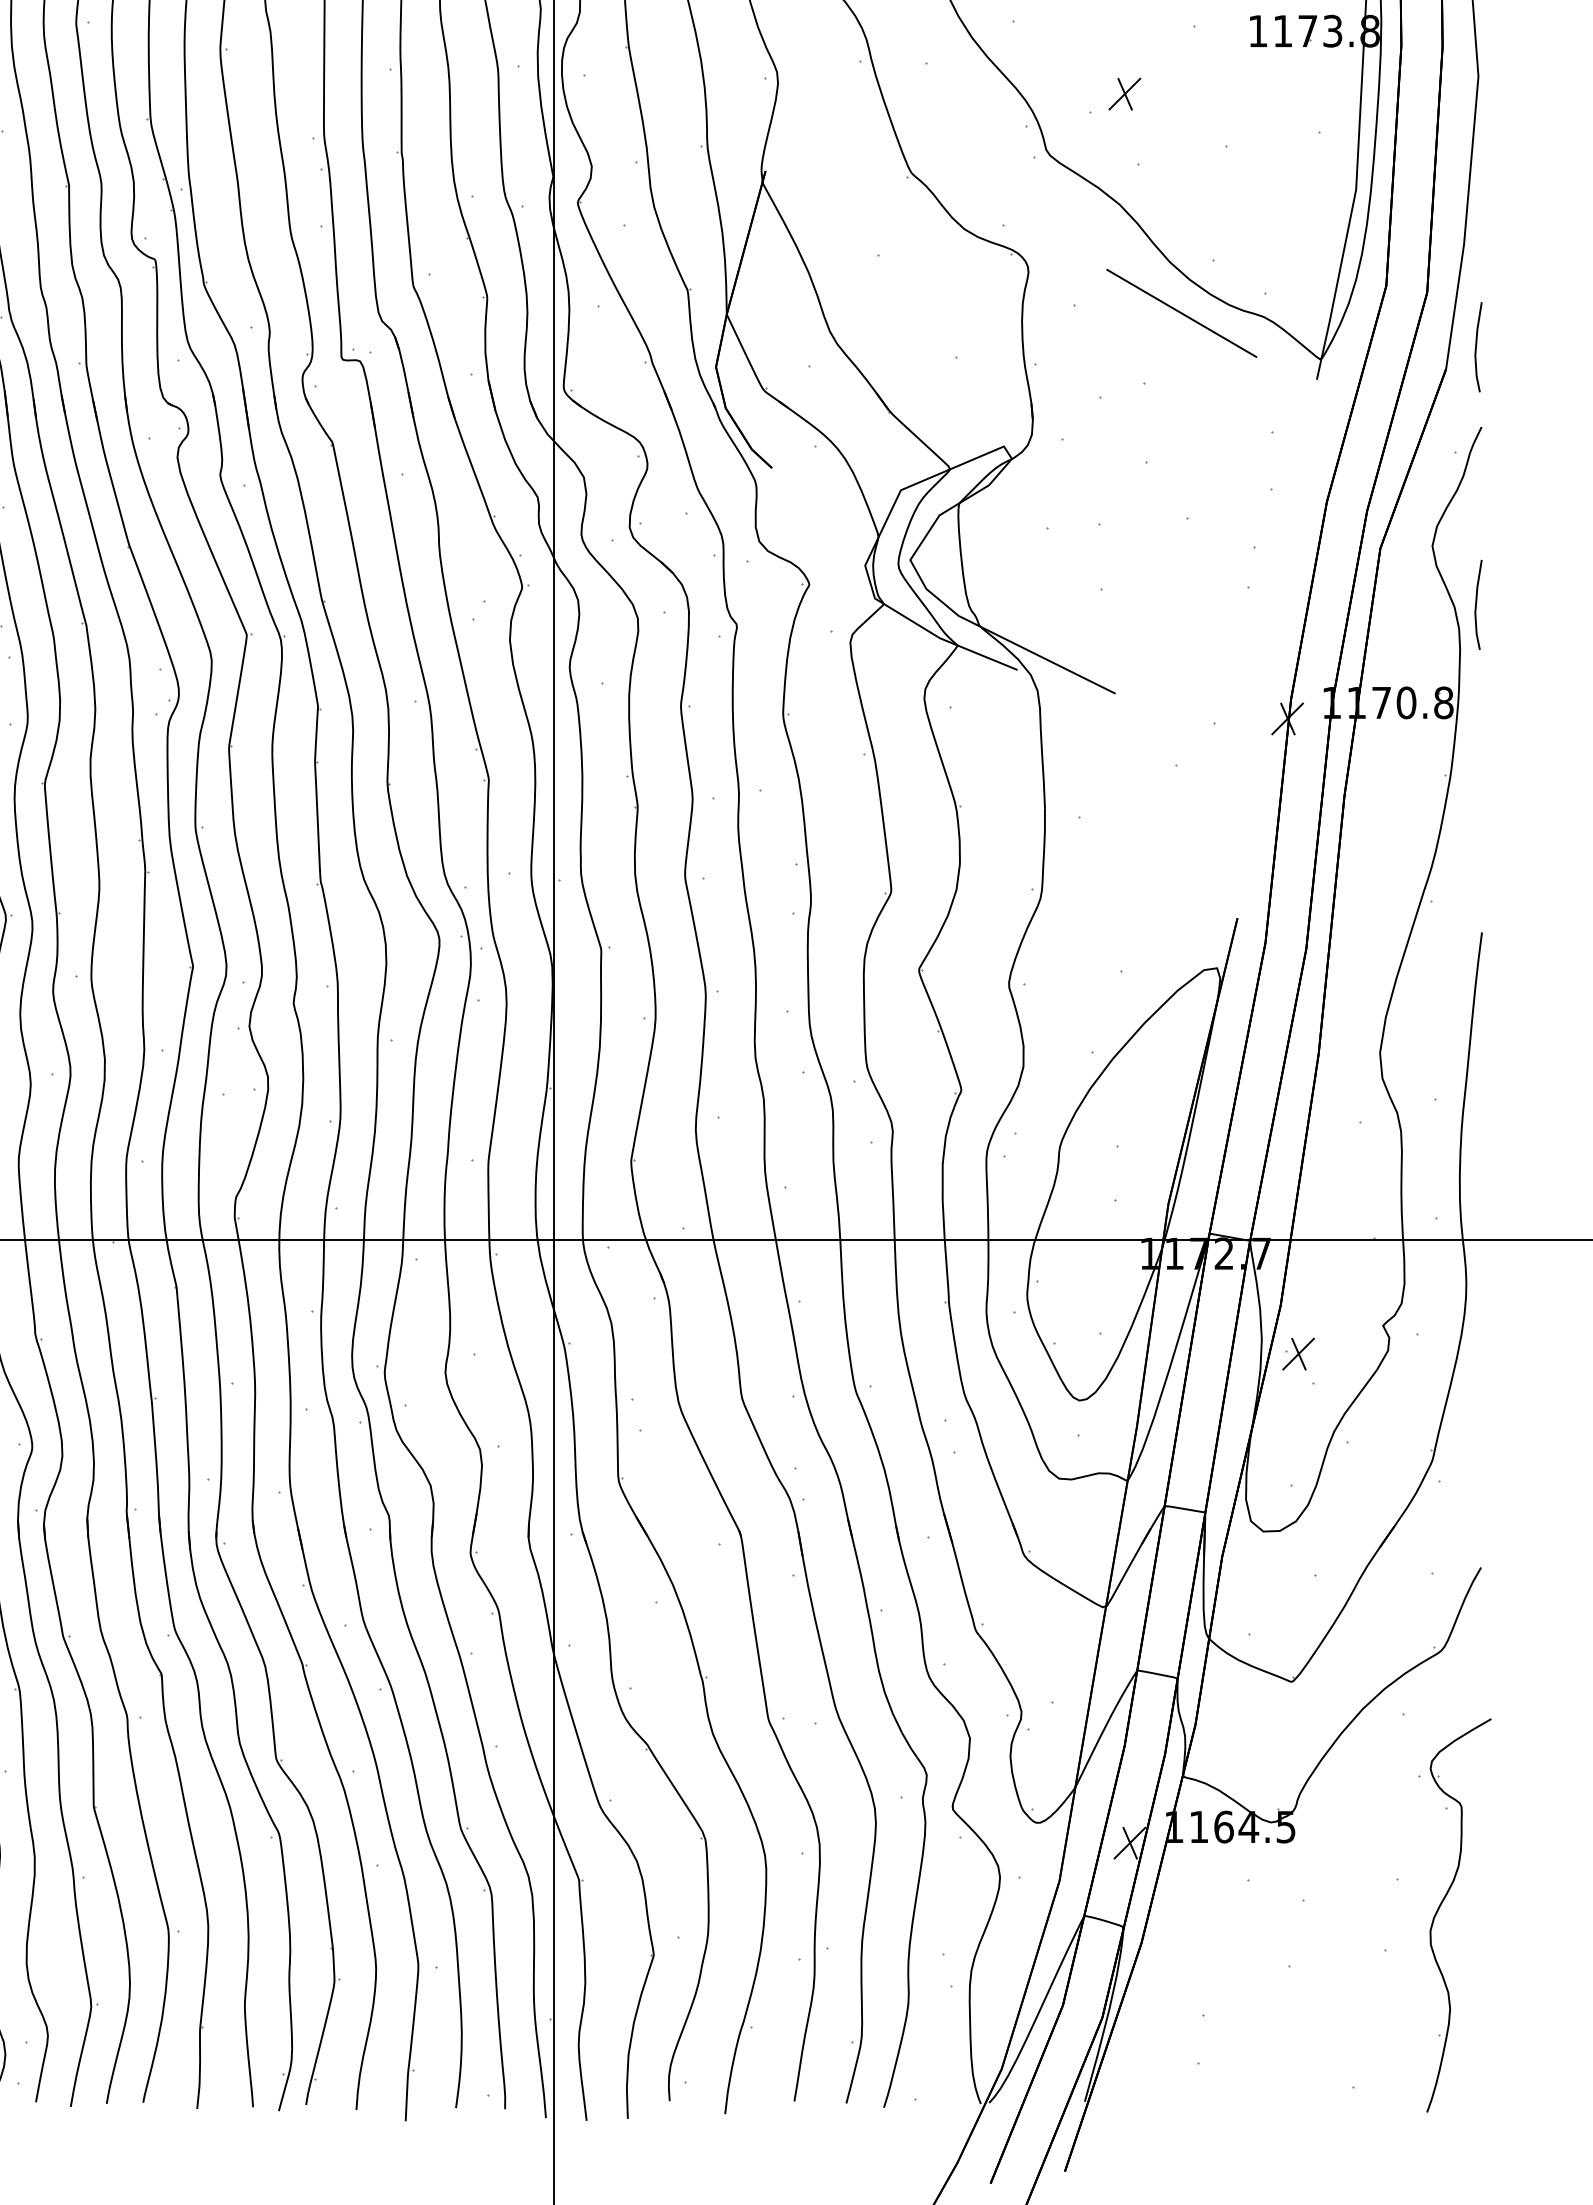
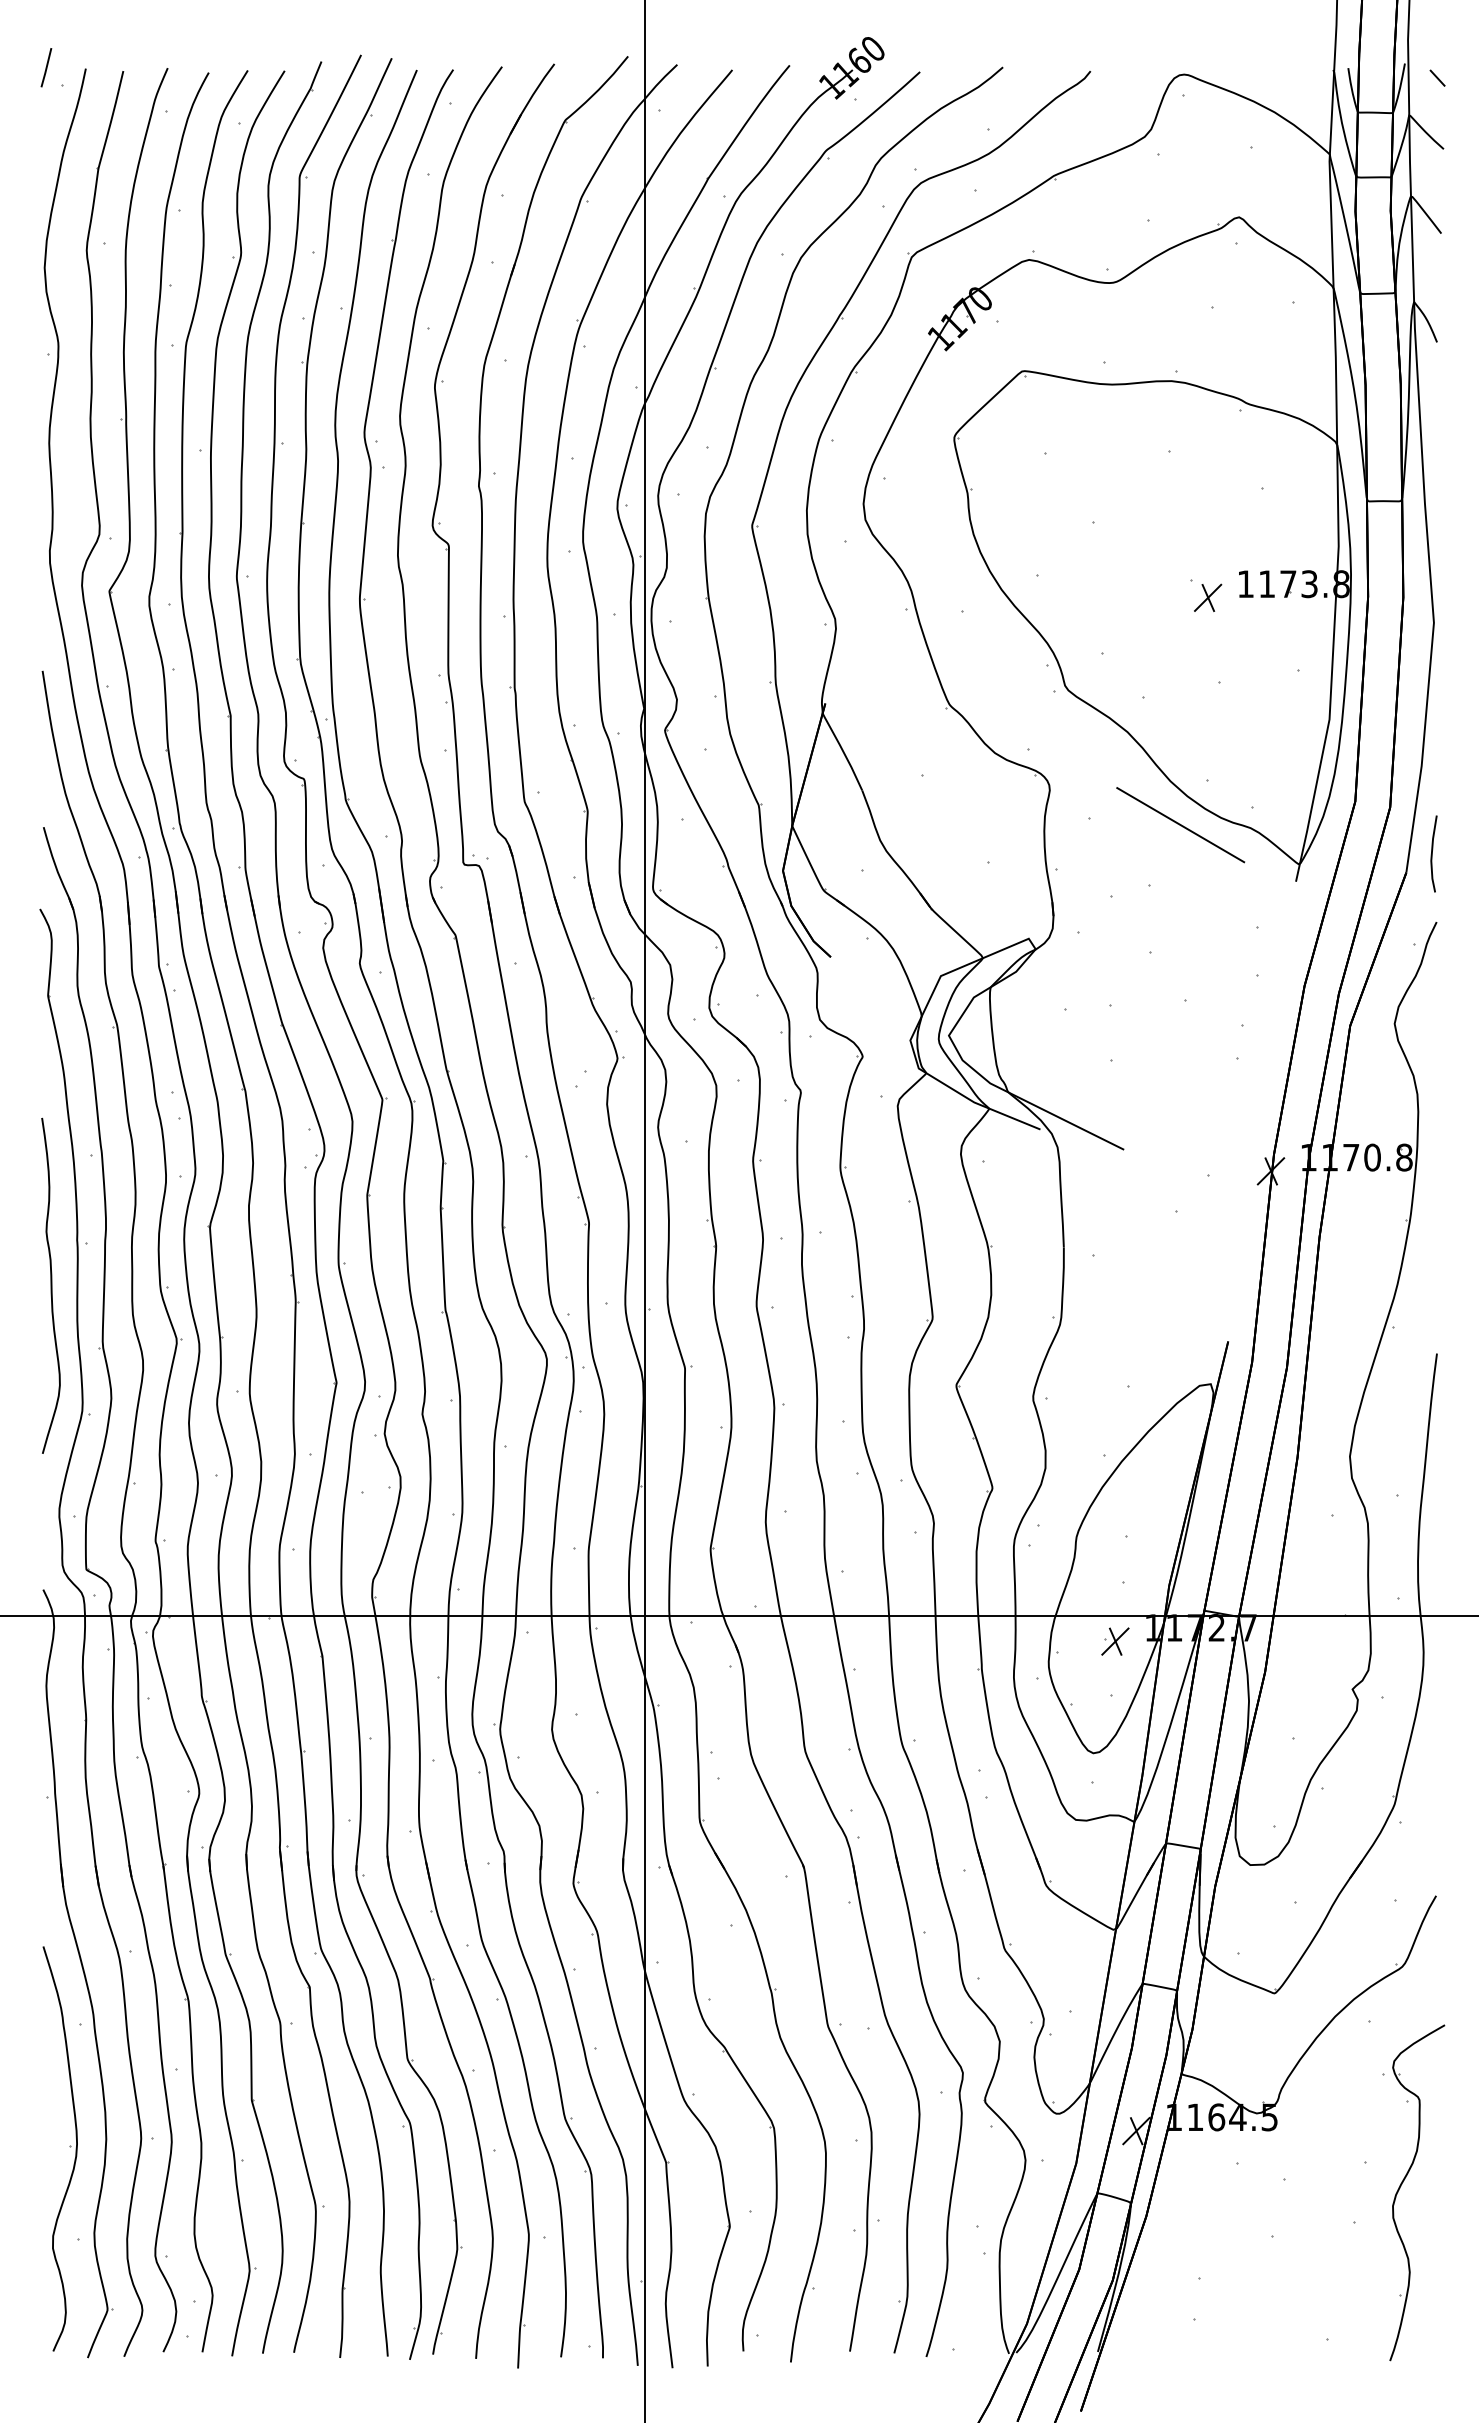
part: (1125, 93) -> (1208, 597), moved
line: (1476, 604) -> (1432, 1073), removed
part: (1298, 1354) -> (1115, 1641), moved

